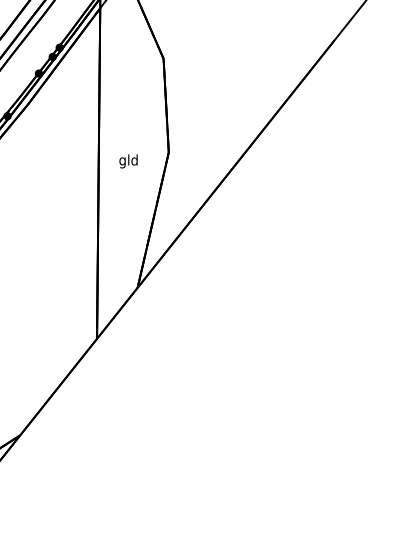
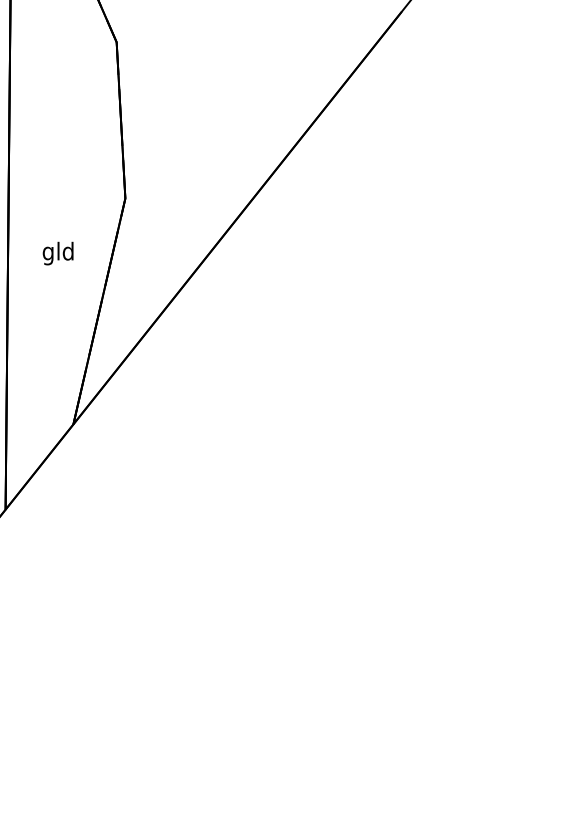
text: (128, 161) -> (58, 253), moved

